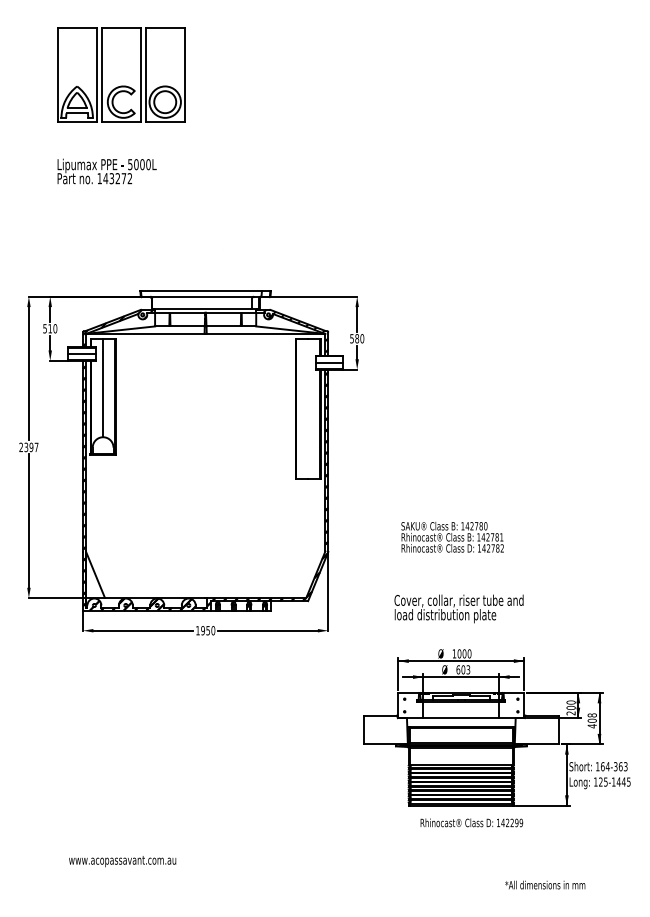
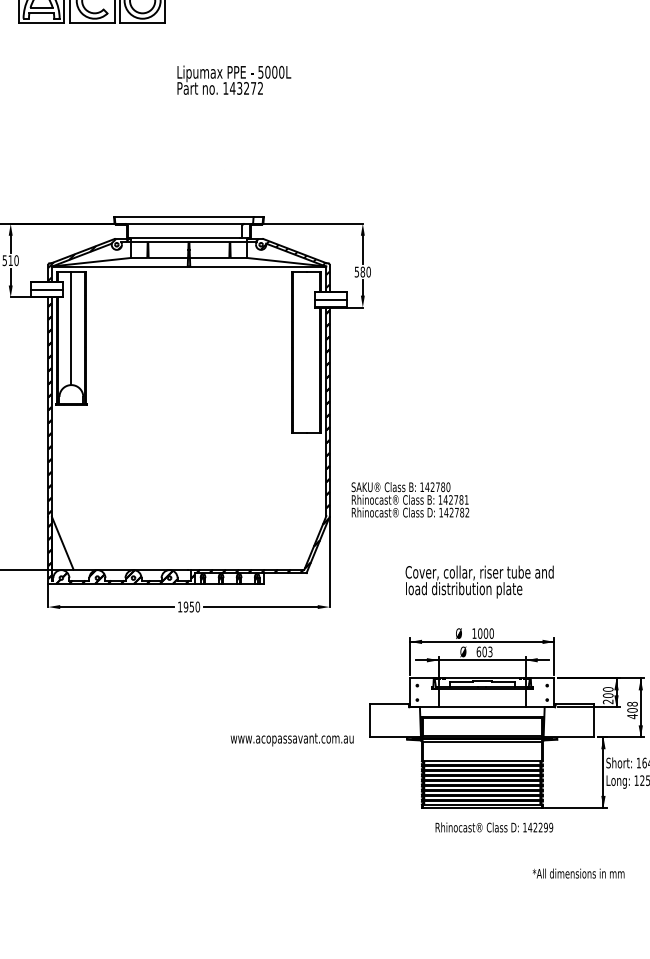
text: (106, 171) -> (233, 80), moved
text: (452, 537) -> (410, 500), moved
text: (122, 861) -> (292, 739), moved
text: (545, 884) -> (578, 872), moved

